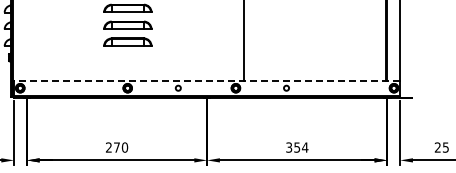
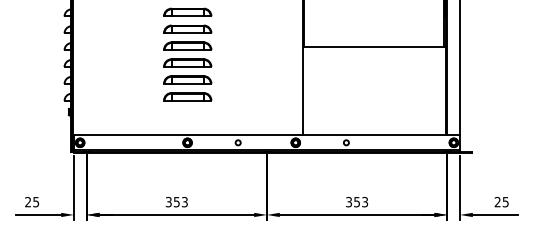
line: (206, 80) -> (266, 135), dashed -> solid
text: (304, 146) -> (364, 201), 354 -> 353
text: (116, 147) -> (176, 202), 270 -> 353

